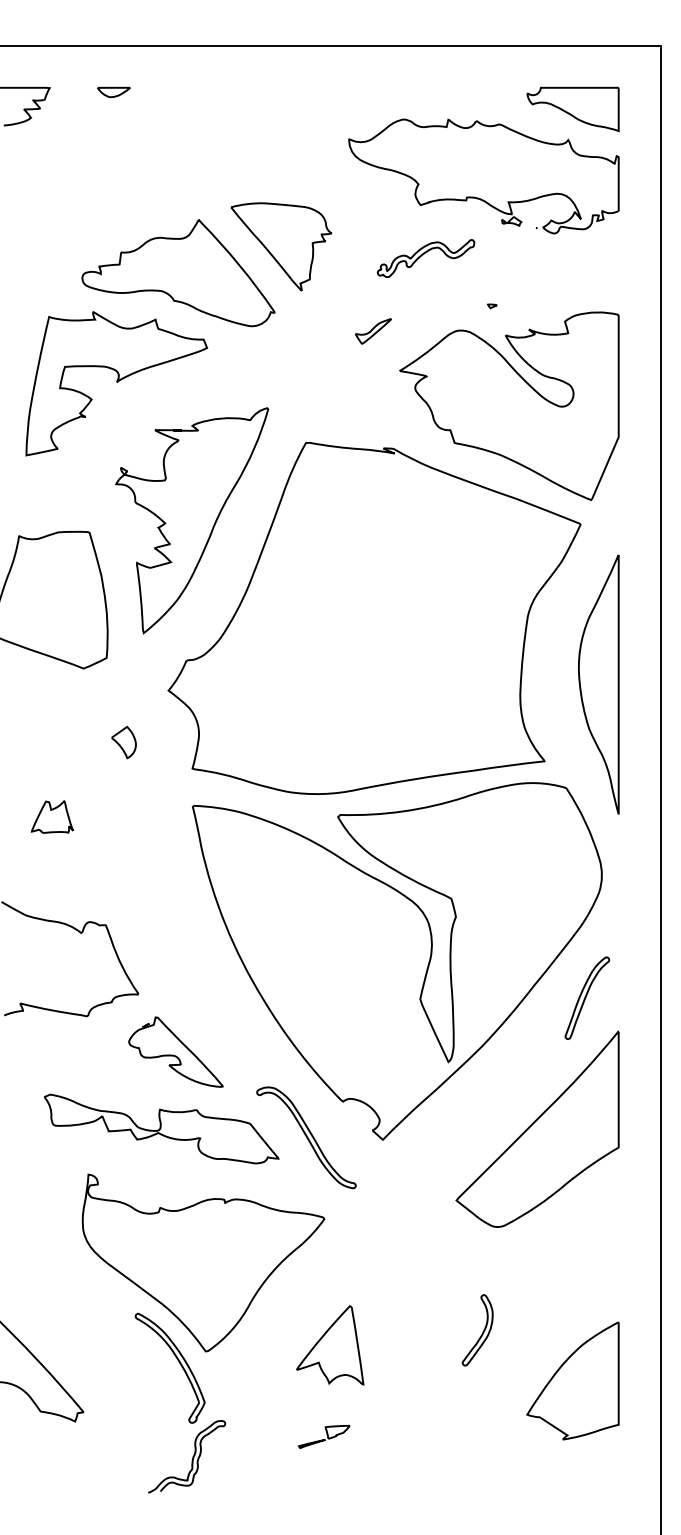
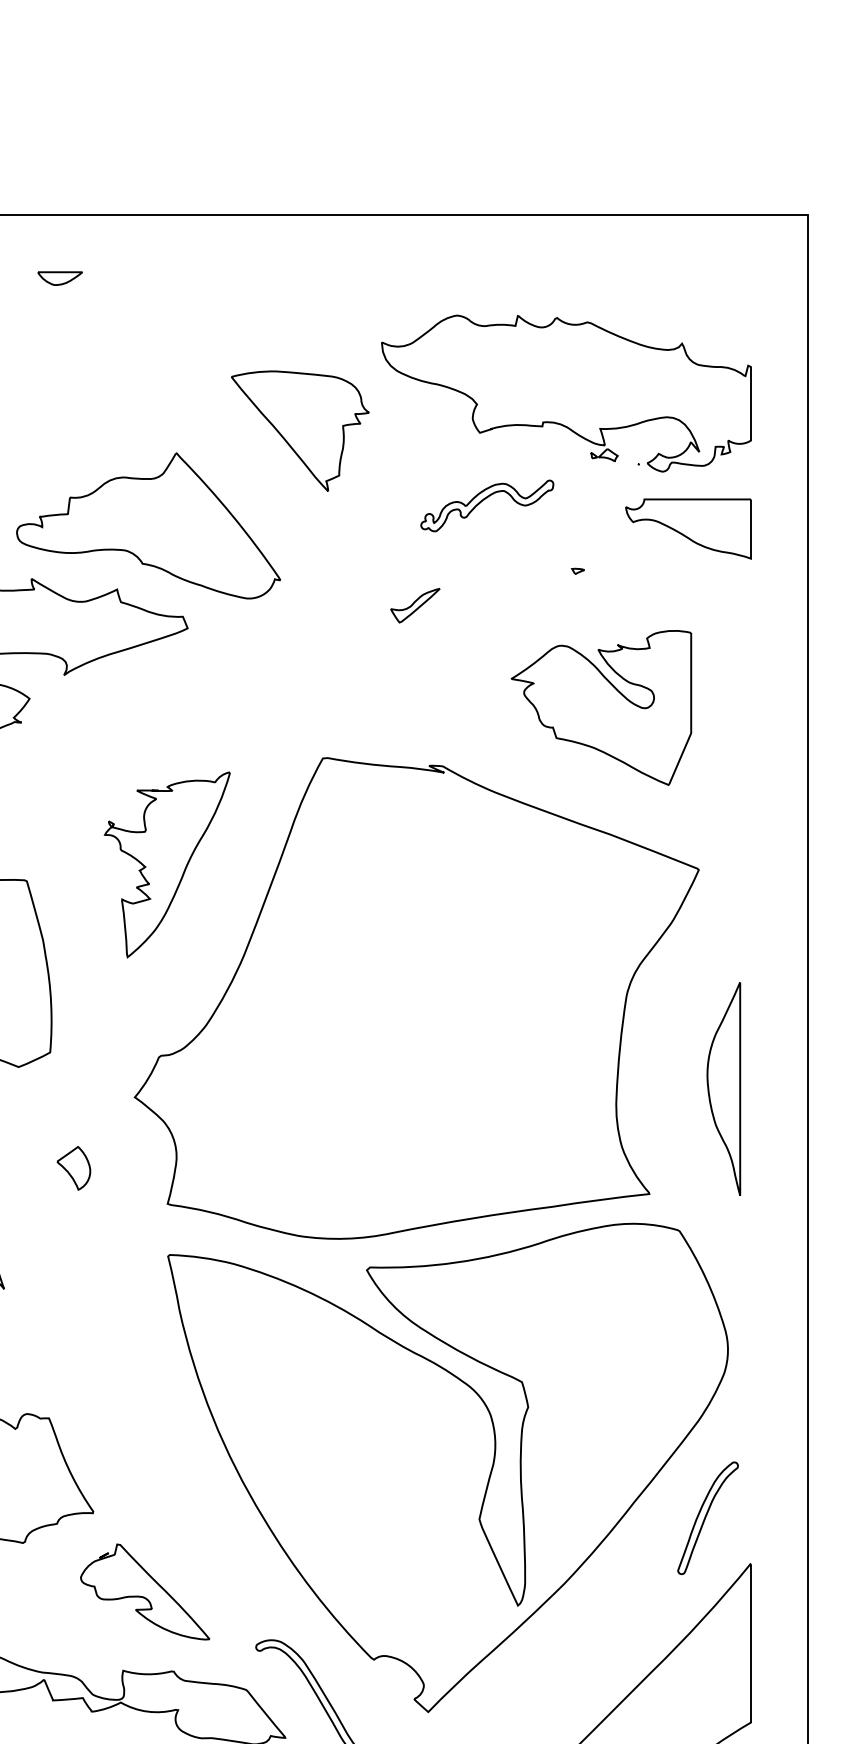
part: (572, 109) -> (687, 529), moved
part: (281, 246) -> (300, 430), moved
part: (509, 405) -> (601, 707), size x0.6
part: (192, 520) -> (167, 864), size x0.6
part: (598, 684) -> (723, 1088), size x0.6

